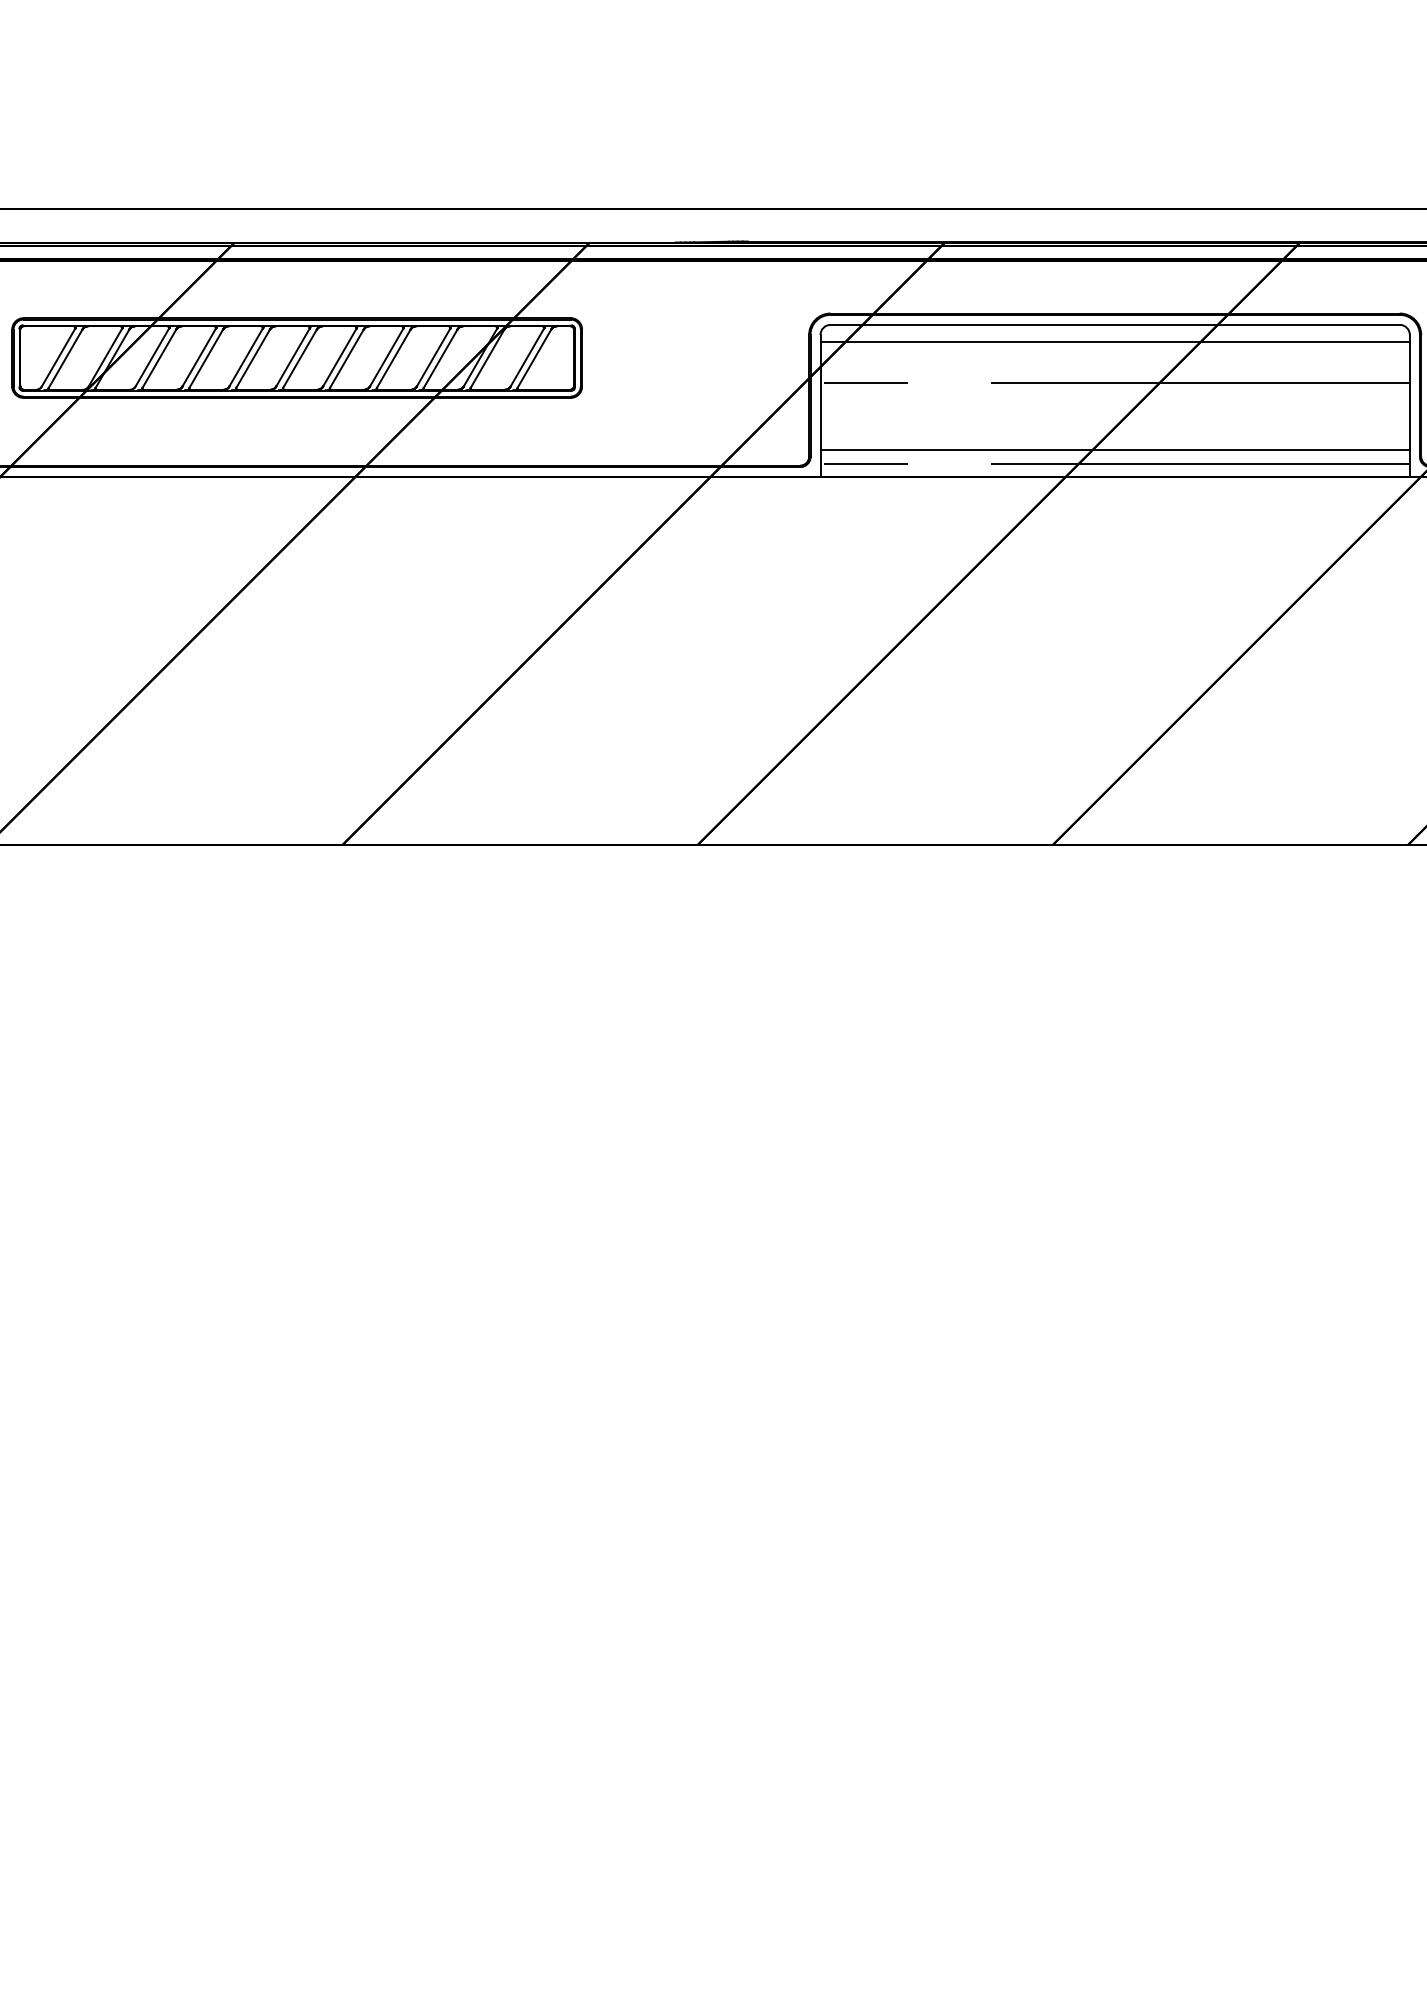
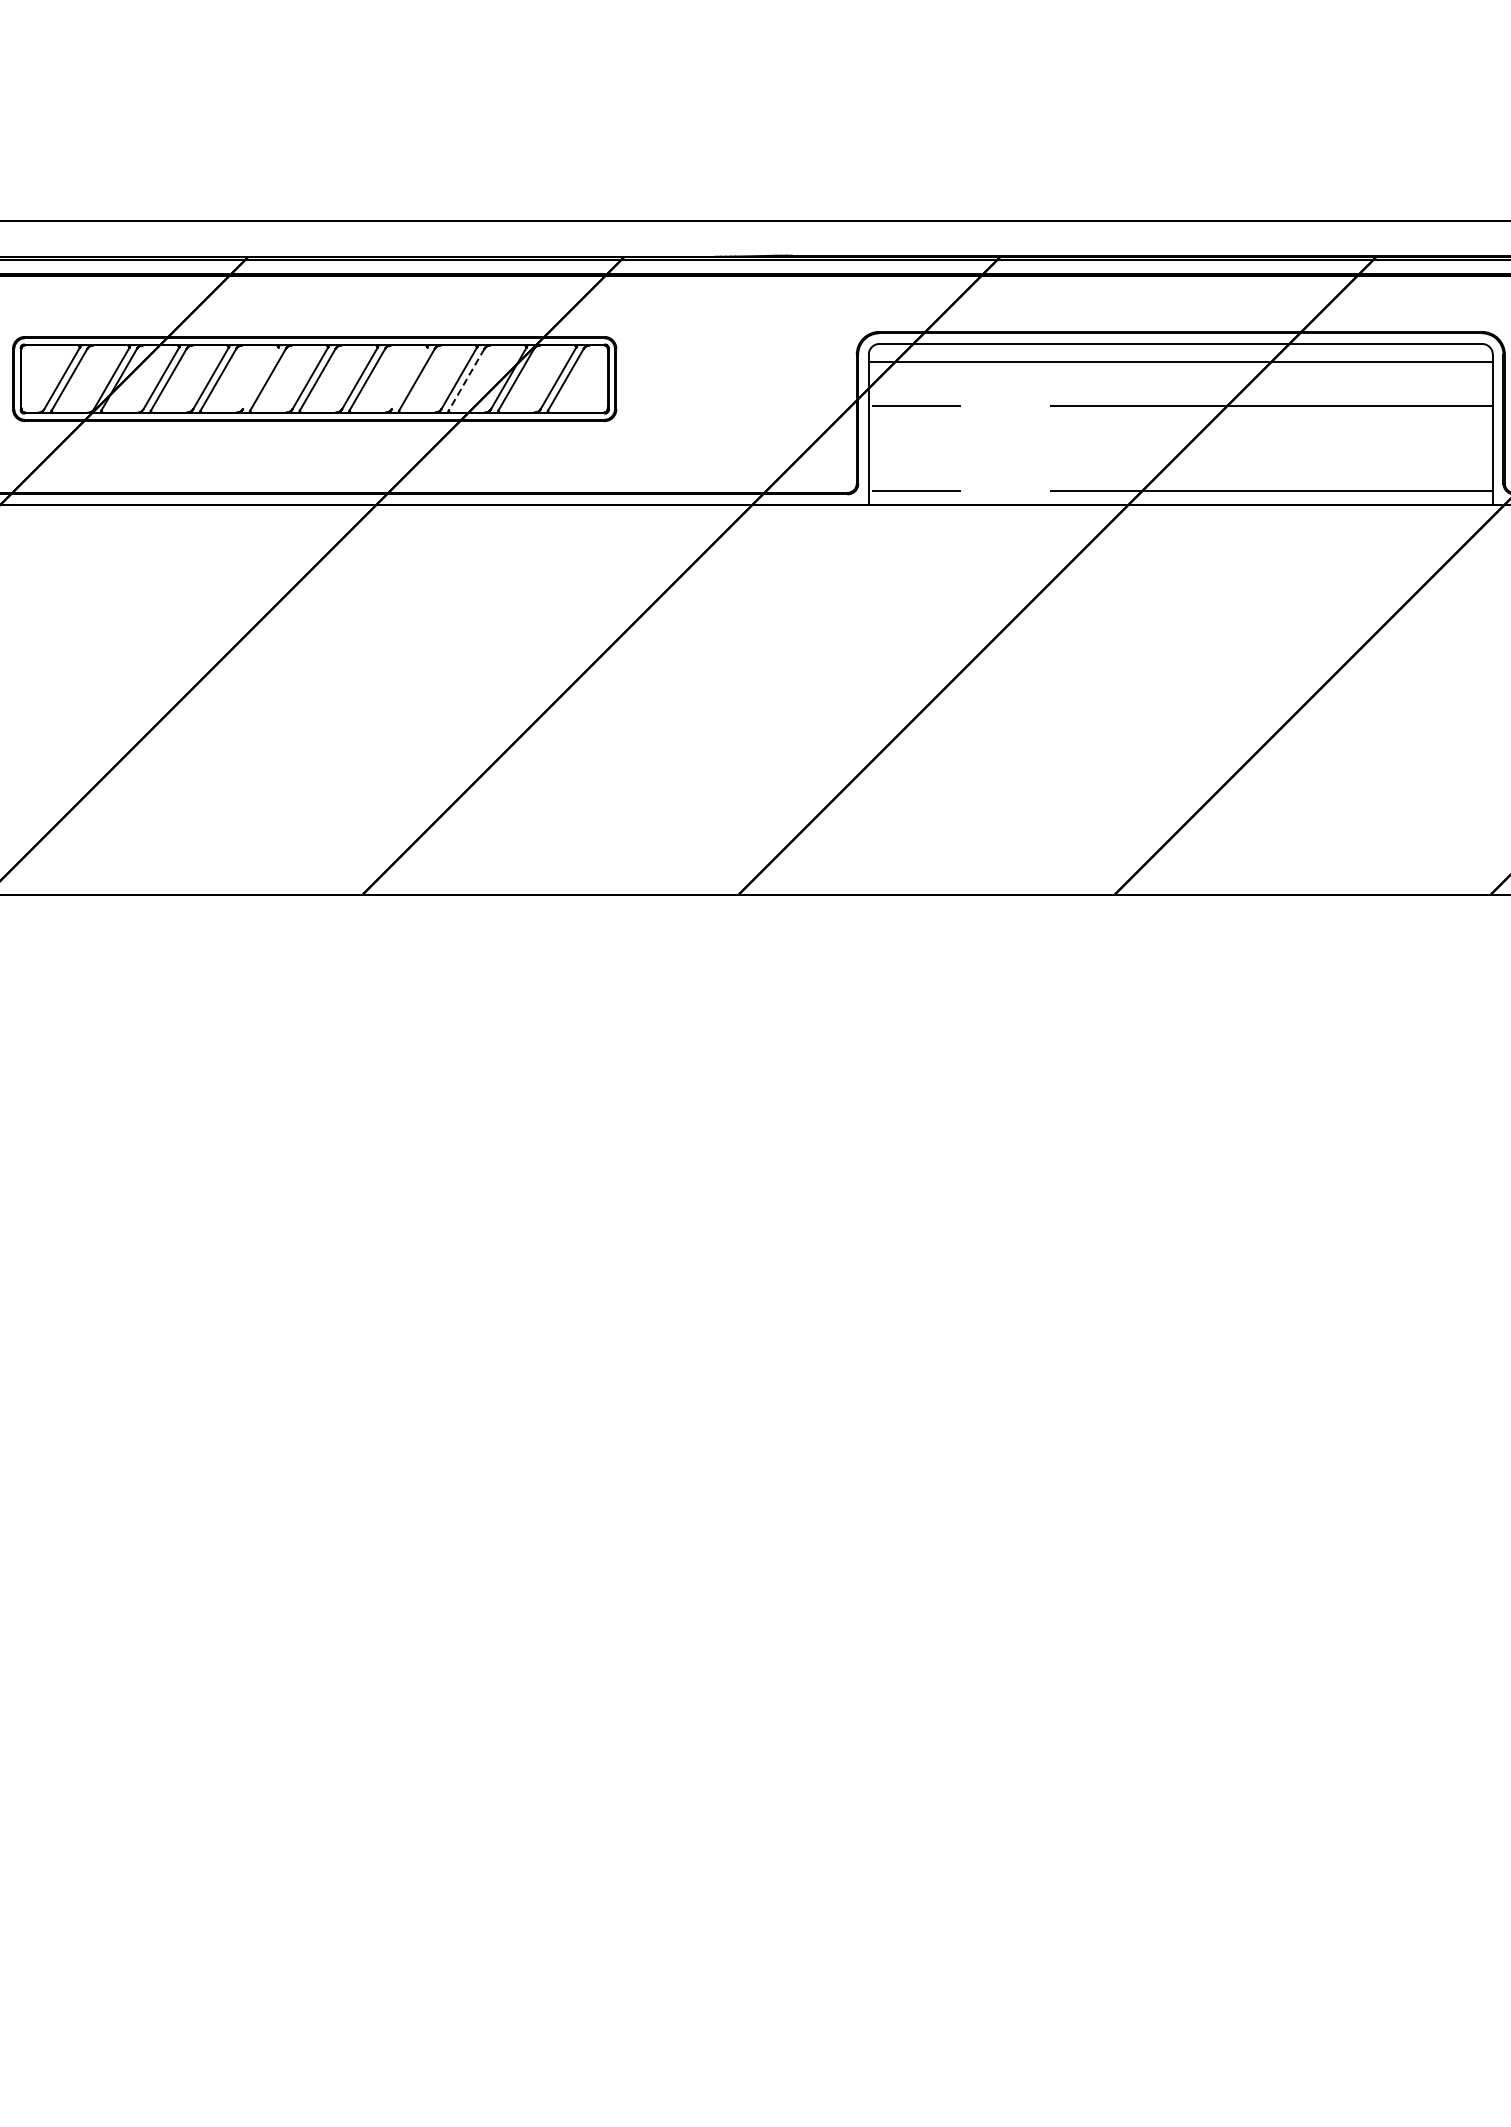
line: (246, 357) -> (261, 378), removed
line: (386, 357) -> (409, 378), removed
line: (440, 358) -> (466, 379), solid -> dashed
line: (1114, 450) -> (1180, 476), removed

